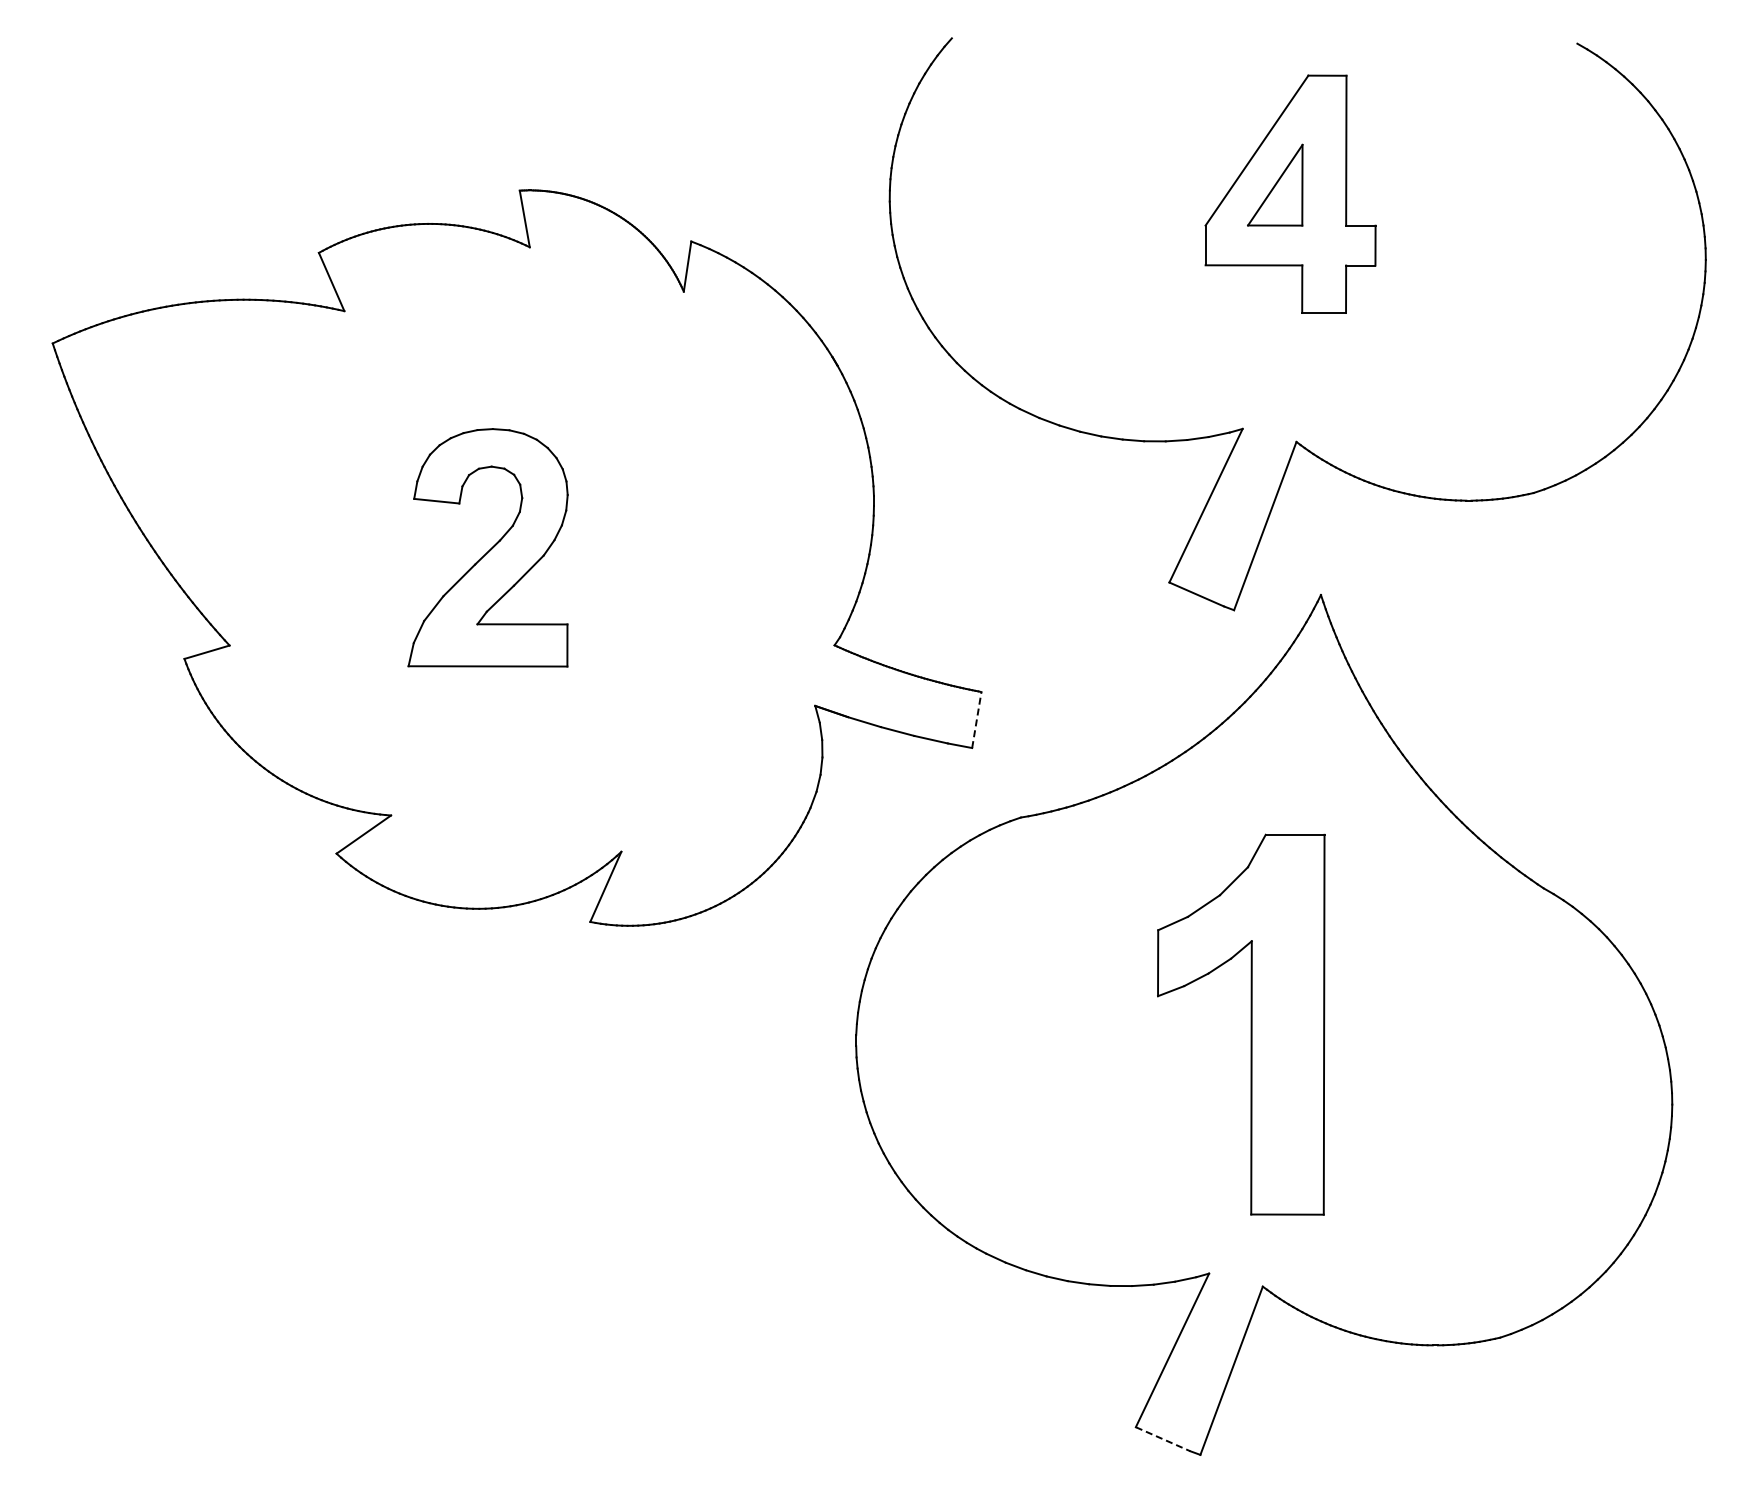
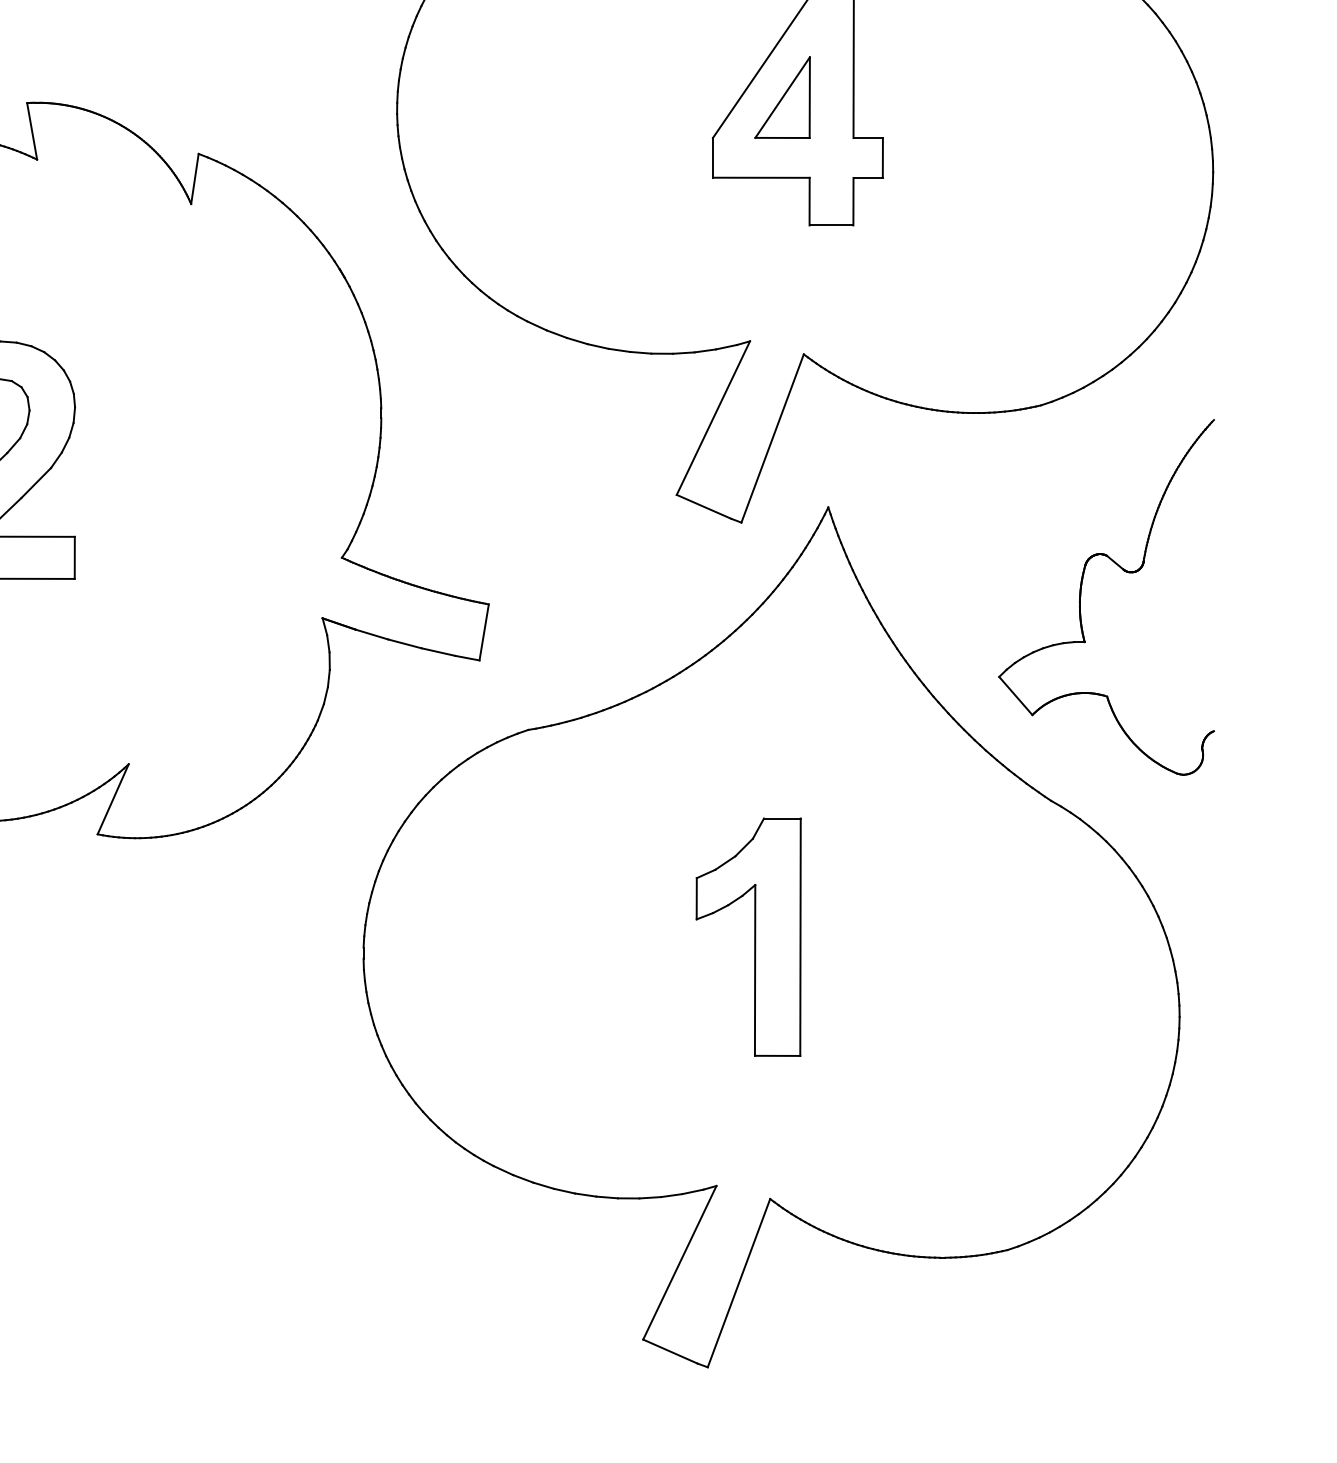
part: (1574, 679) -> (1081, 591), added
line: (976, 719) -> (483, 631), dashed -> solid
part: (1241, 1024) -> (748, 936), size x0.62
line: (1163, 1439) -> (670, 1351), dashed -> solid

